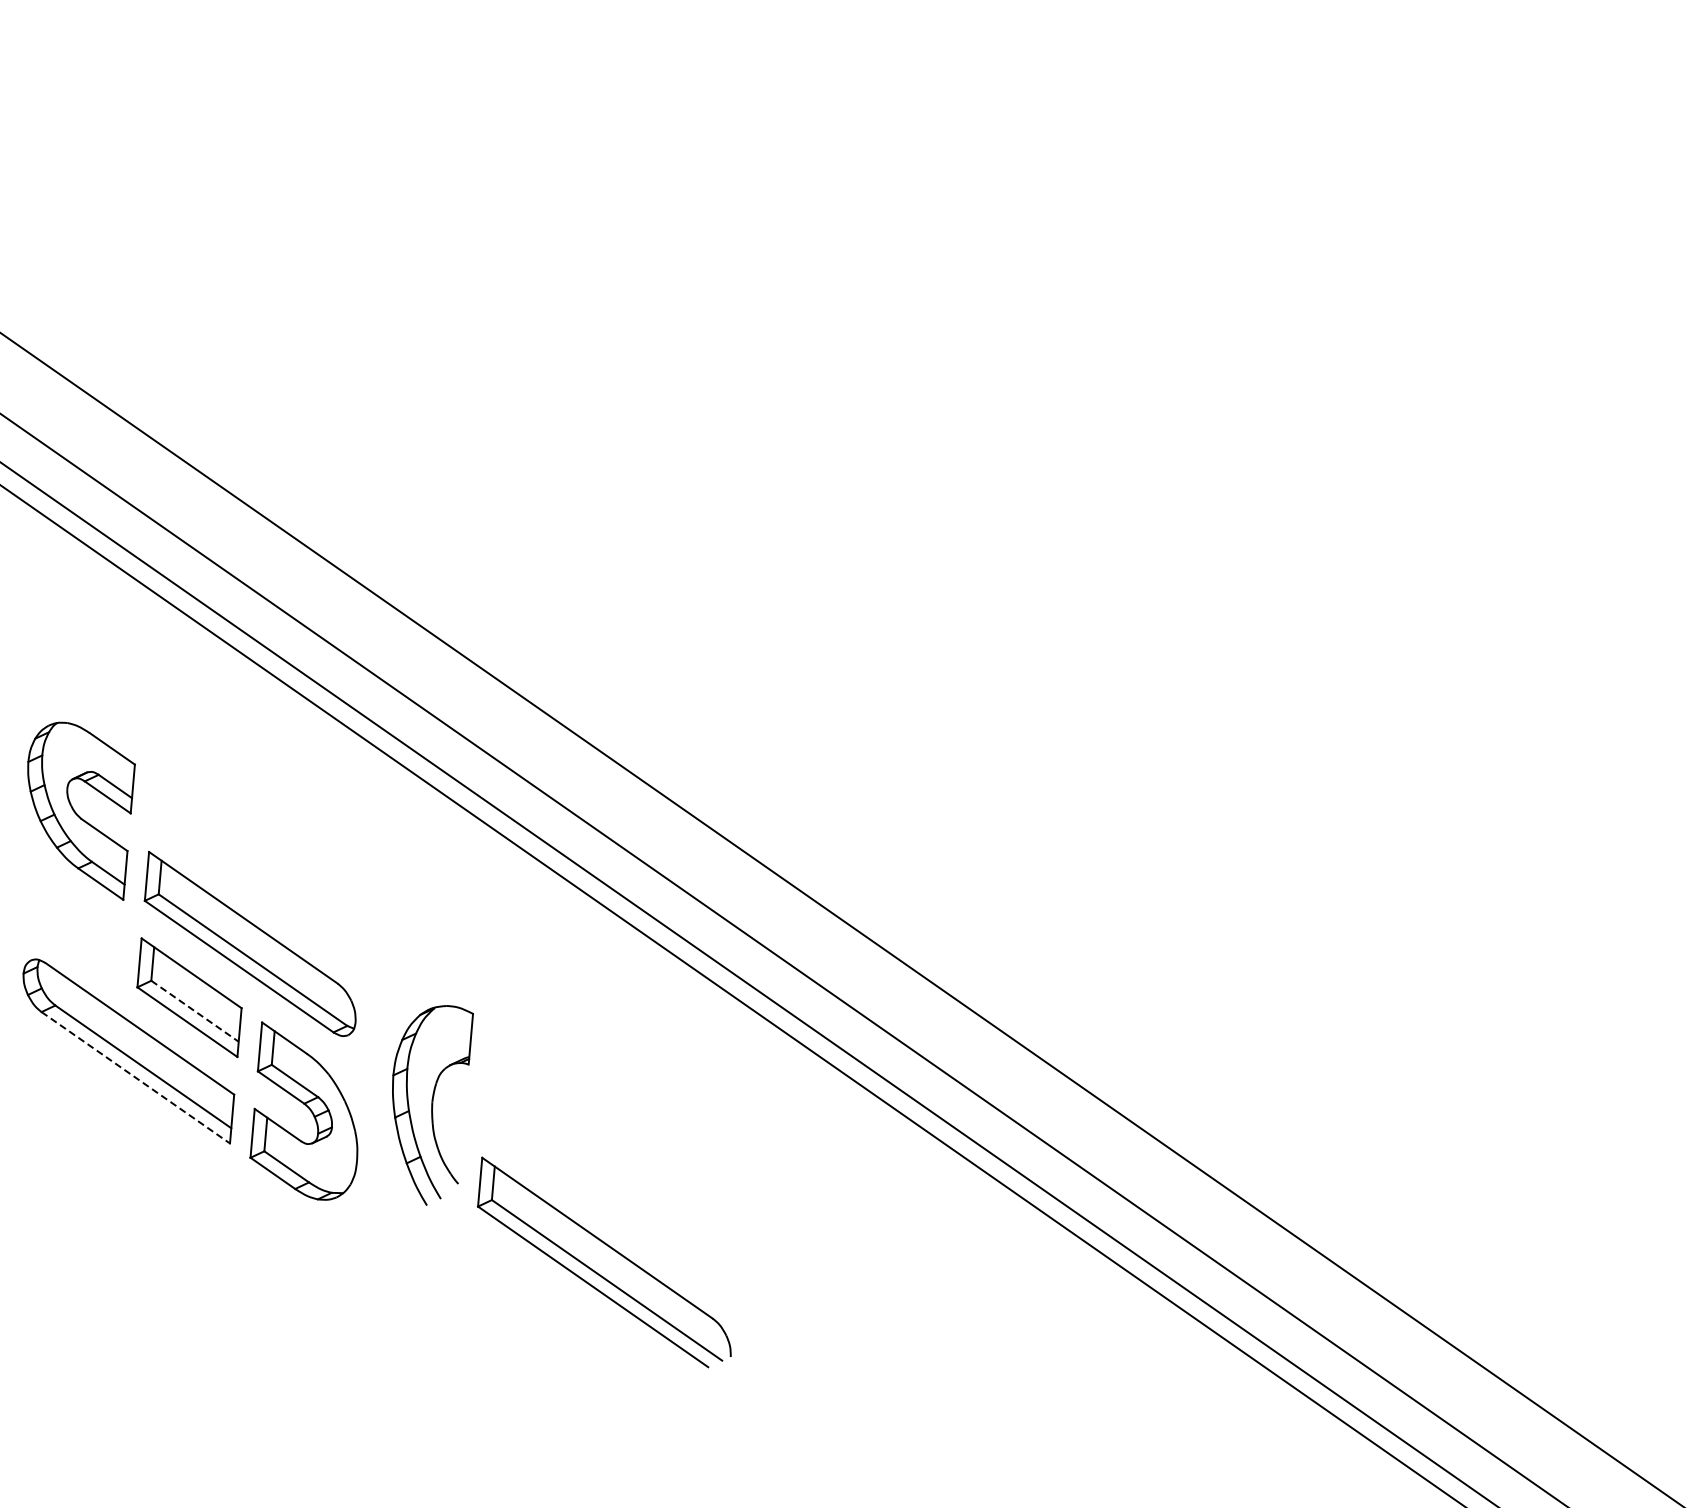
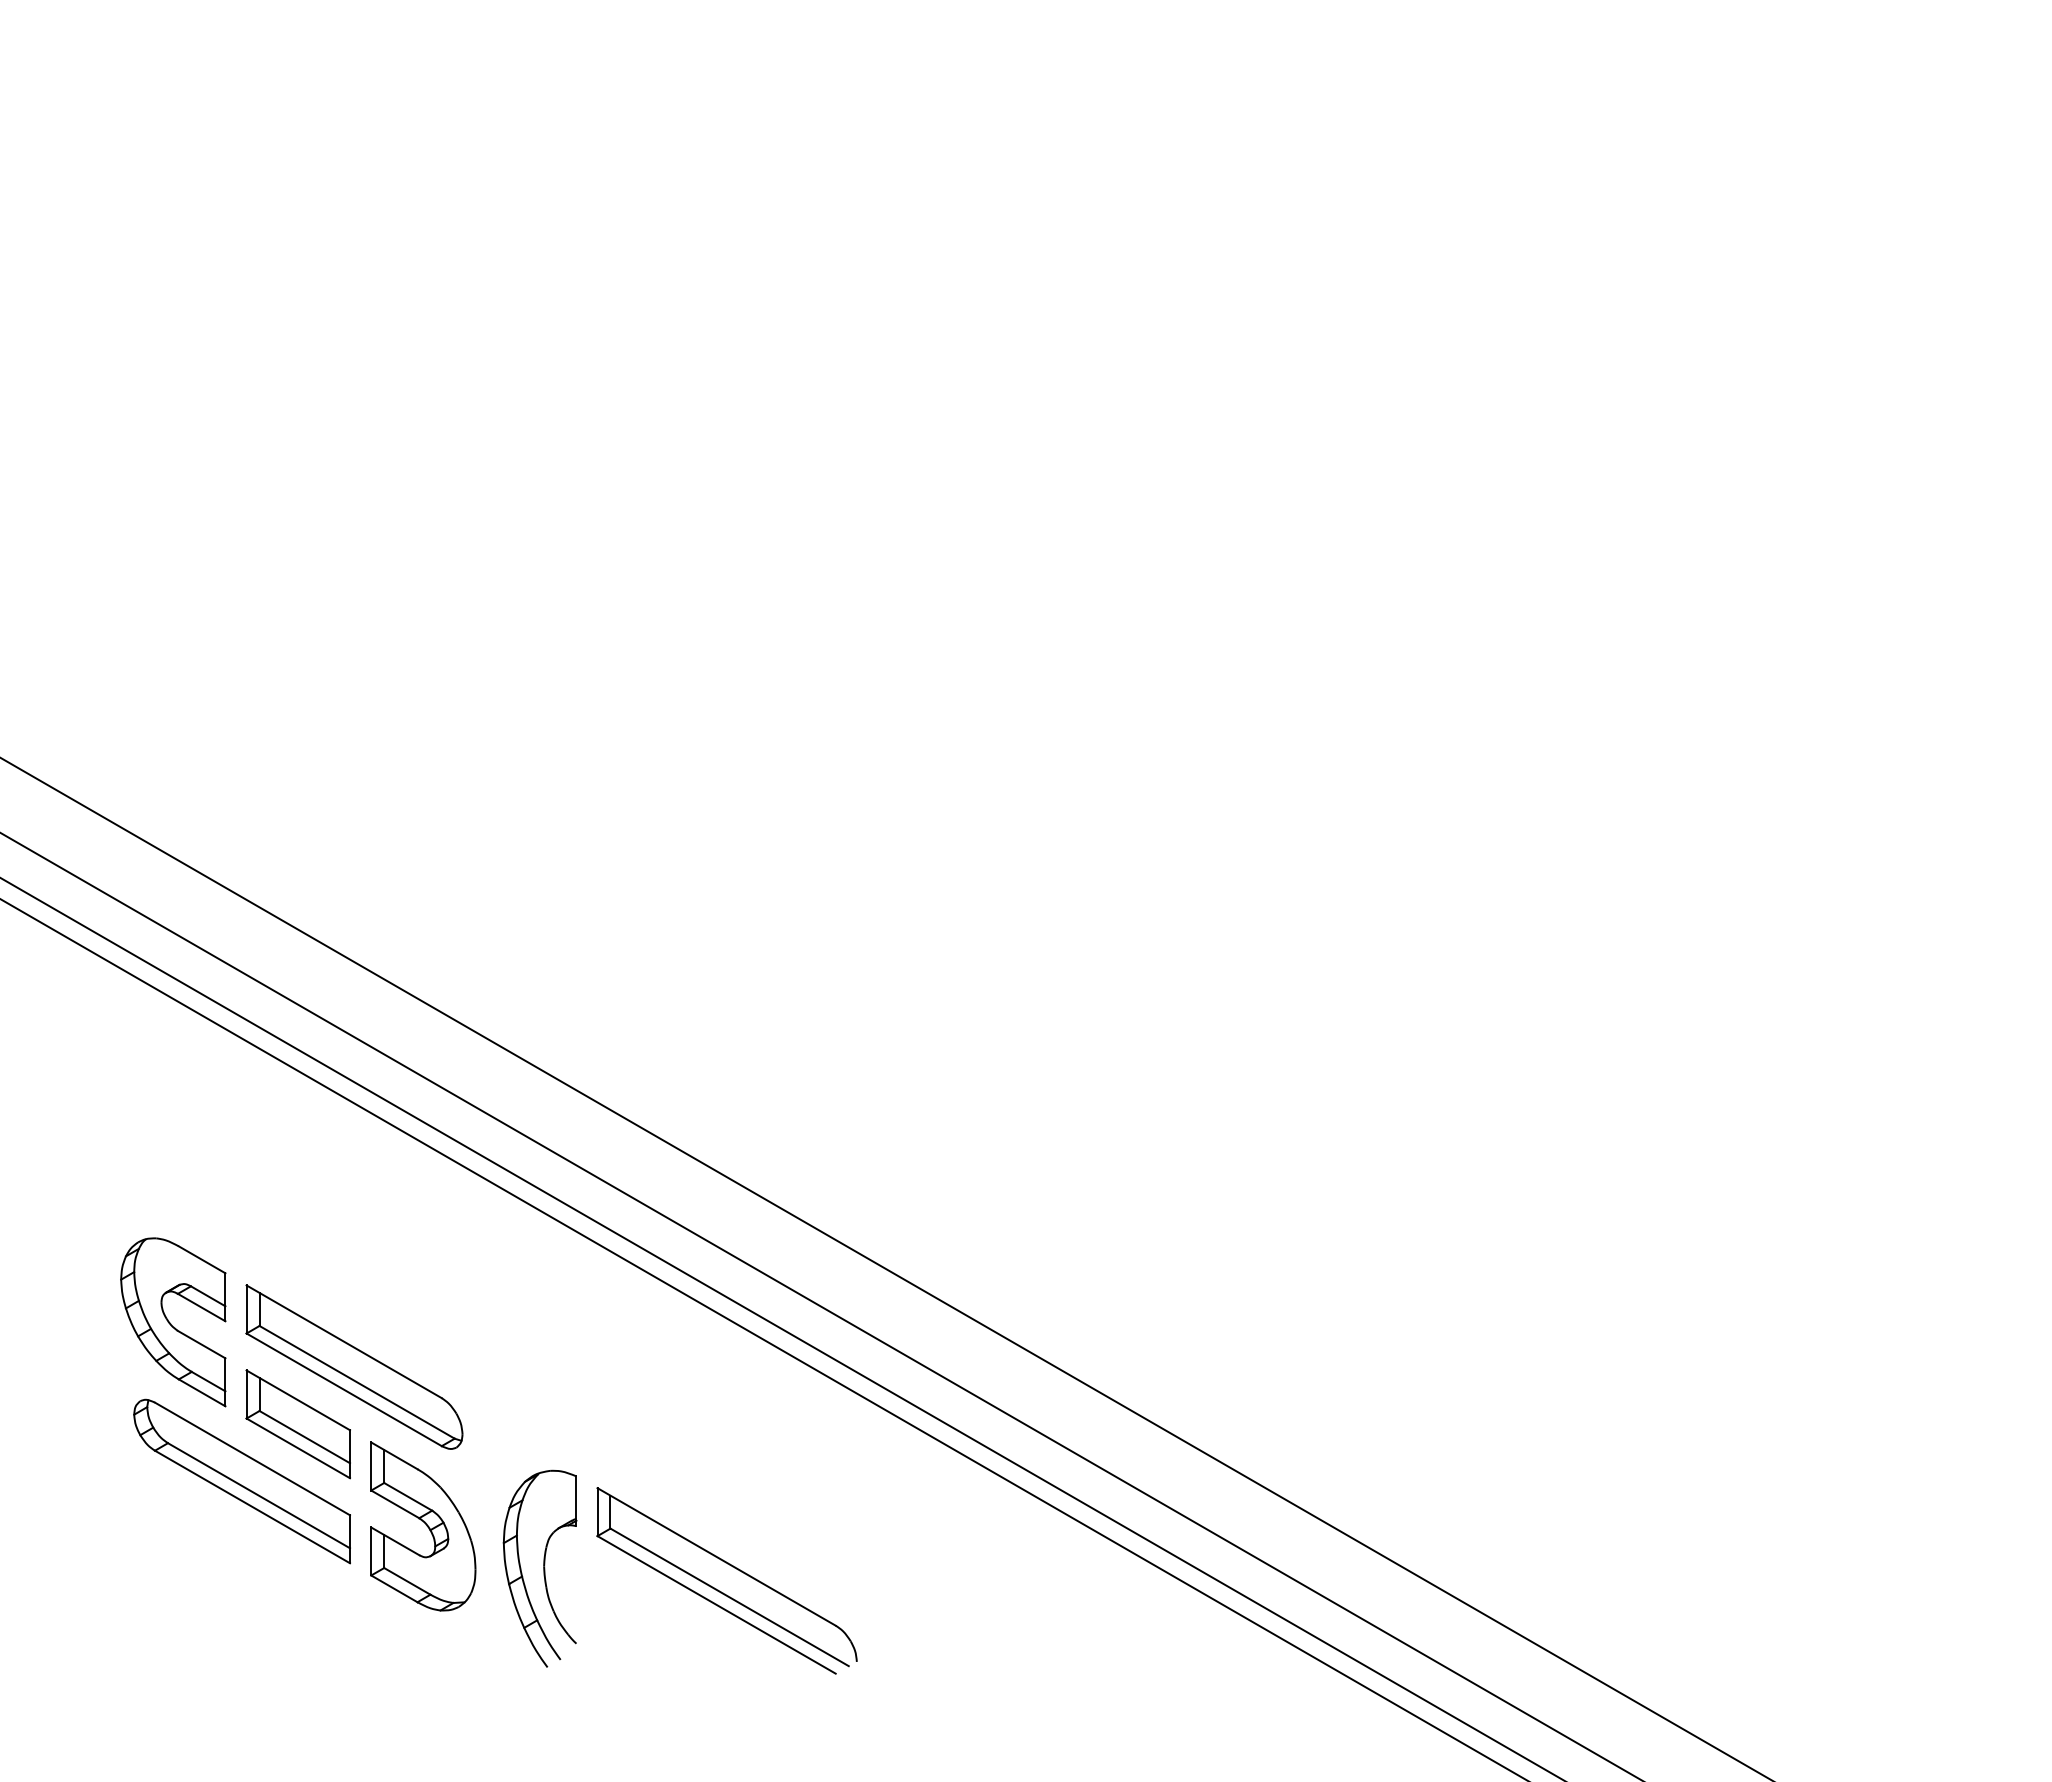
part: (77, 810) -> (173, 1322), moved
line: (195, 1011) -> (305, 1437), dashed -> solid
line: (135, 1077) -> (252, 1506), dashed -> solid
part: (427, 1104) -> (539, 1568), moved
part: (596, 1271) -> (718, 1589), moved

